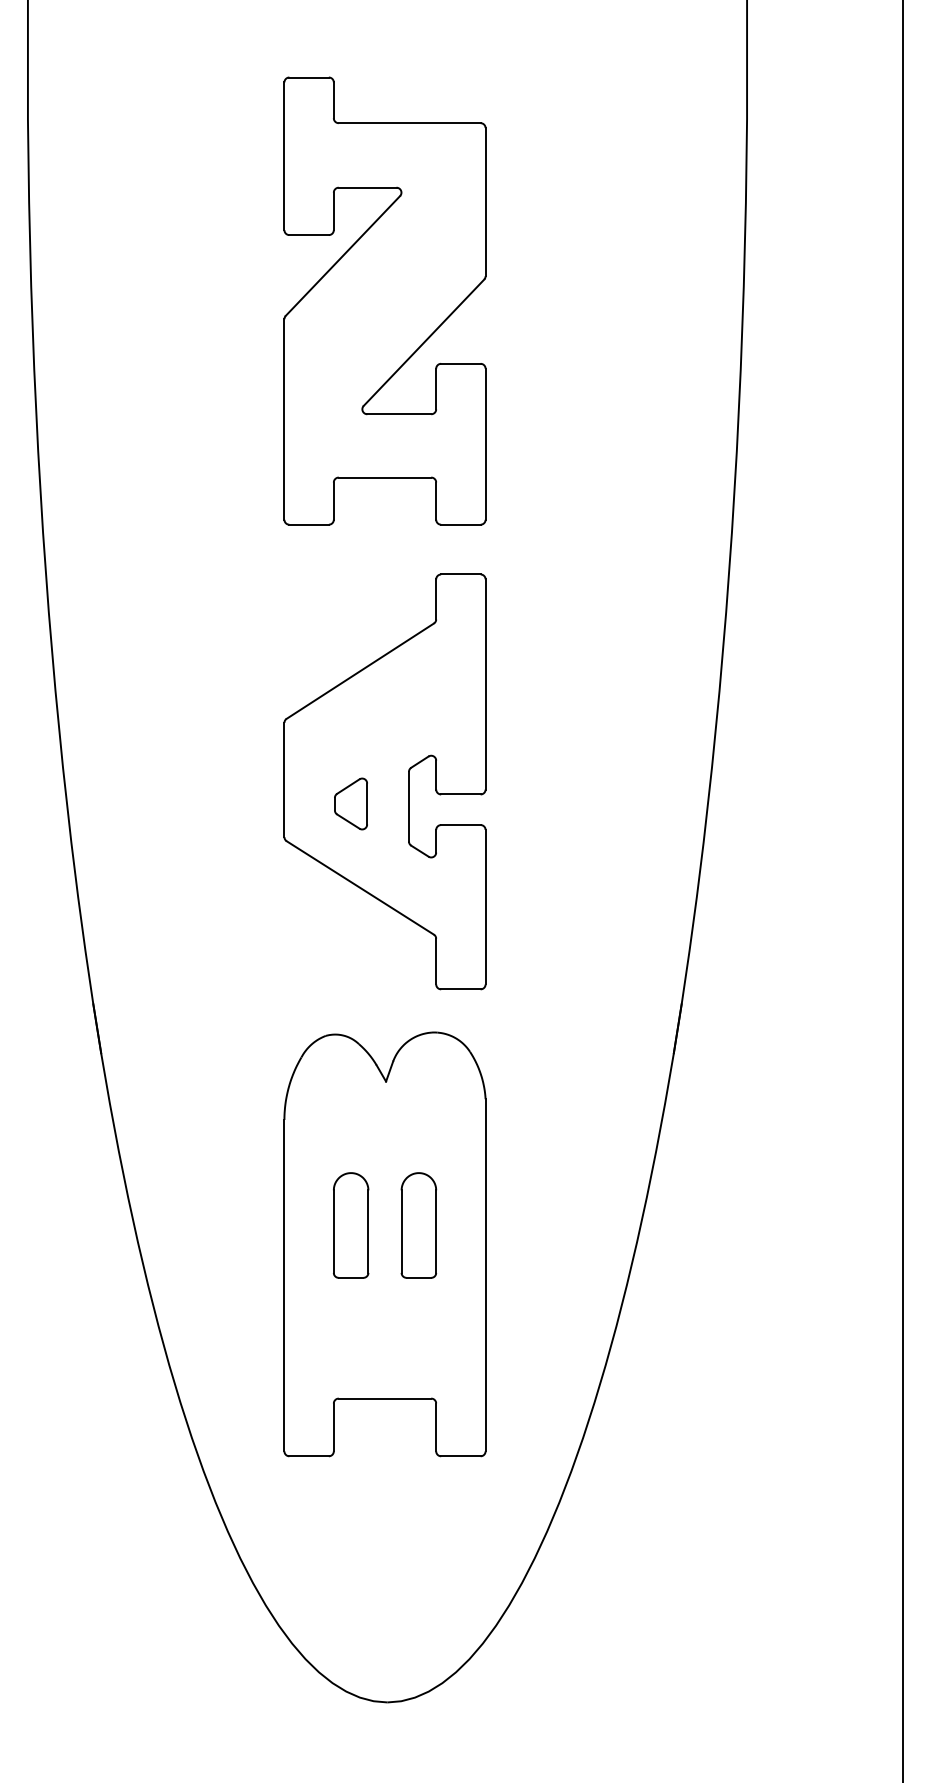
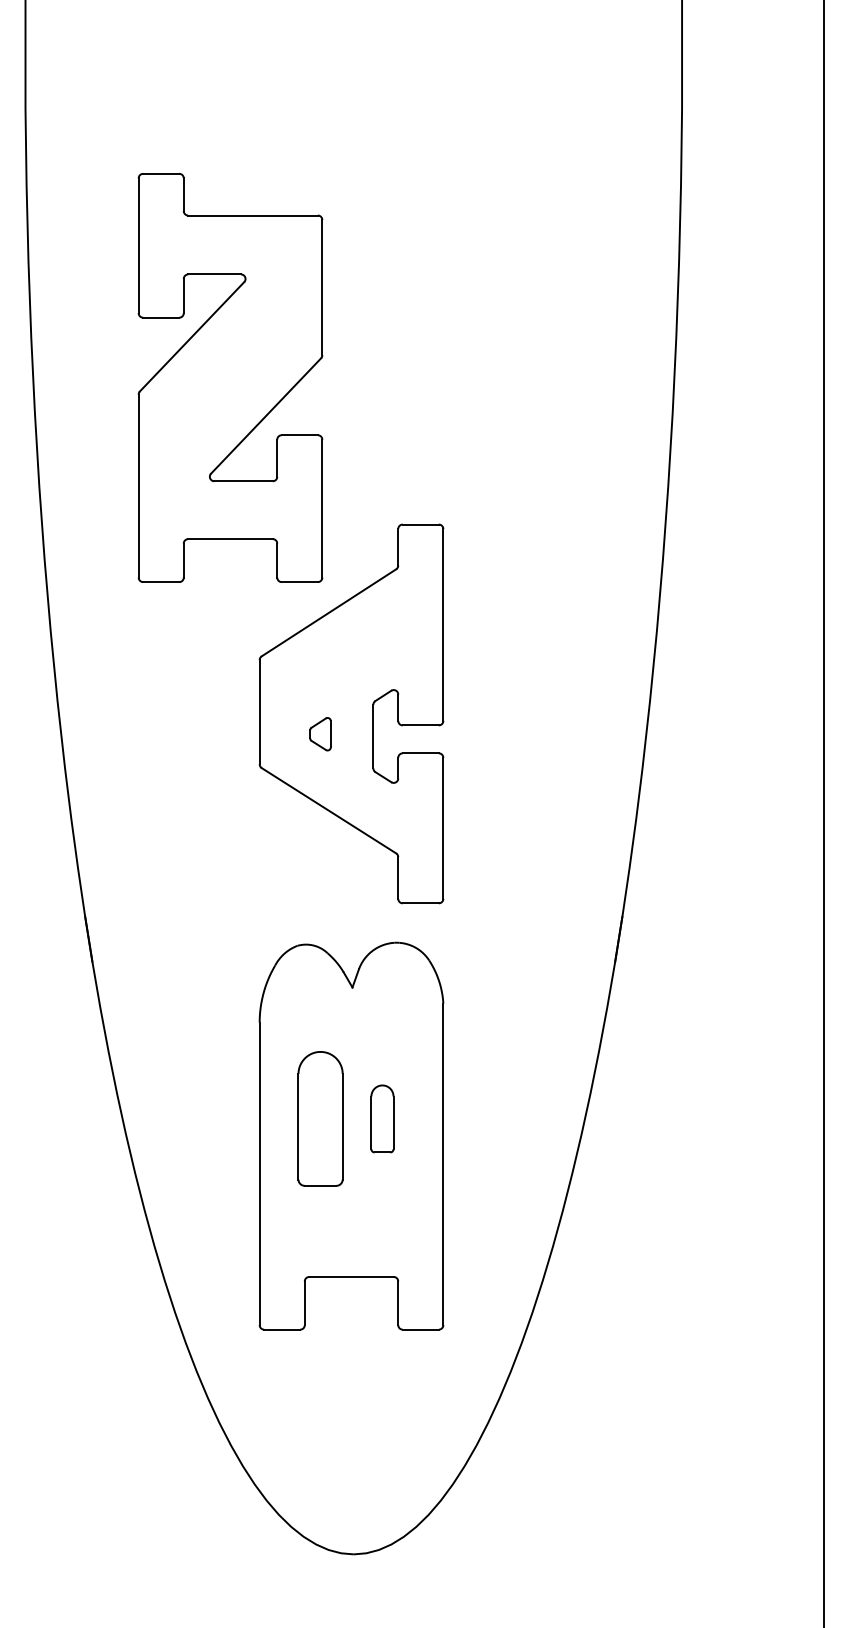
part: (384, 300) -> (230, 377), moved
part: (351, 804) -> (320, 734), size x0.7
part: (351, 1225) -> (320, 1118), size x1.4
part: (418, 1225) -> (382, 1118), size x0.7

